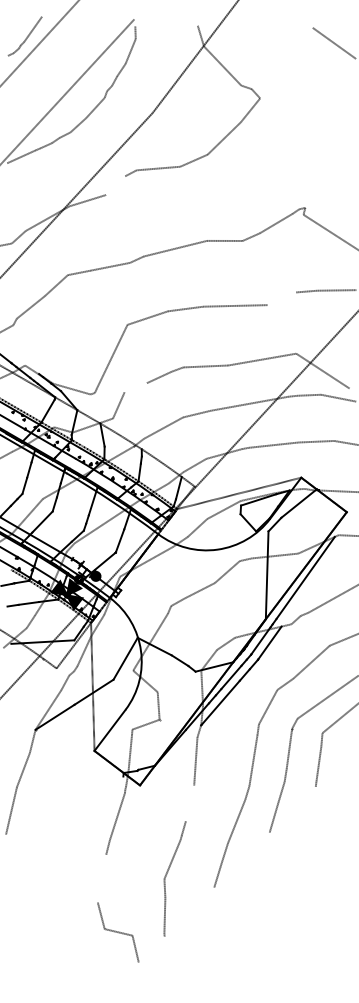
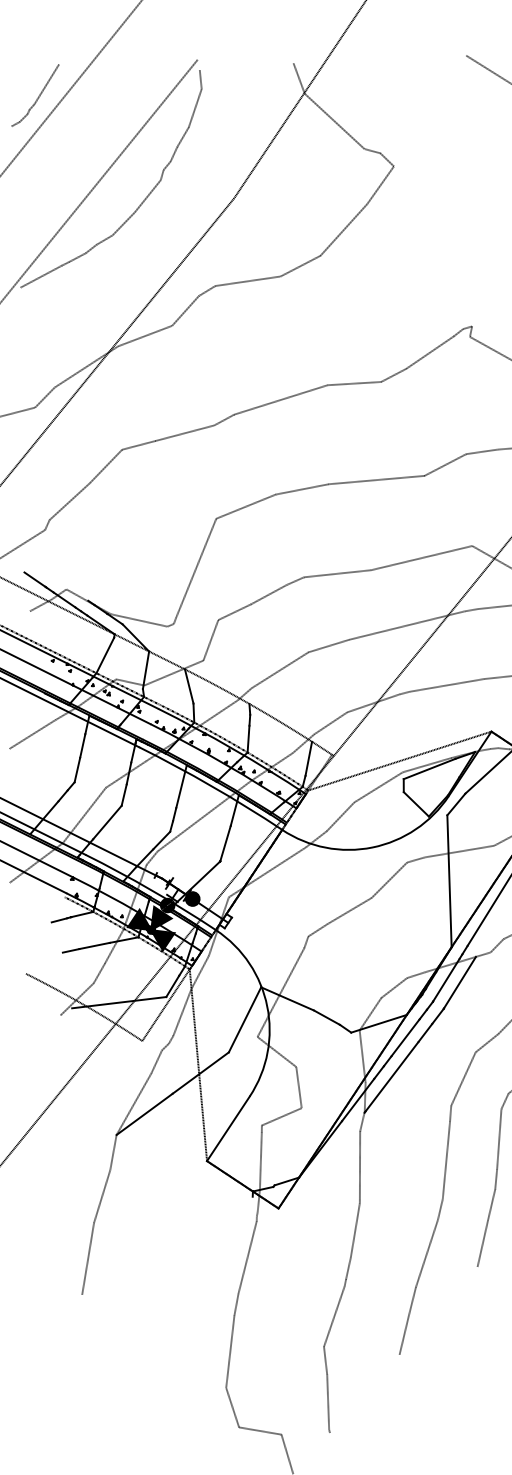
line: (115, 185) -> (185, 310), added
line: (281, 298) -> (444, 464), added
line: (135, 387) -> (234, 611), added
line: (189, 803) -> (354, 1230), added
line: (101, 878) -> (229, 1351), added

